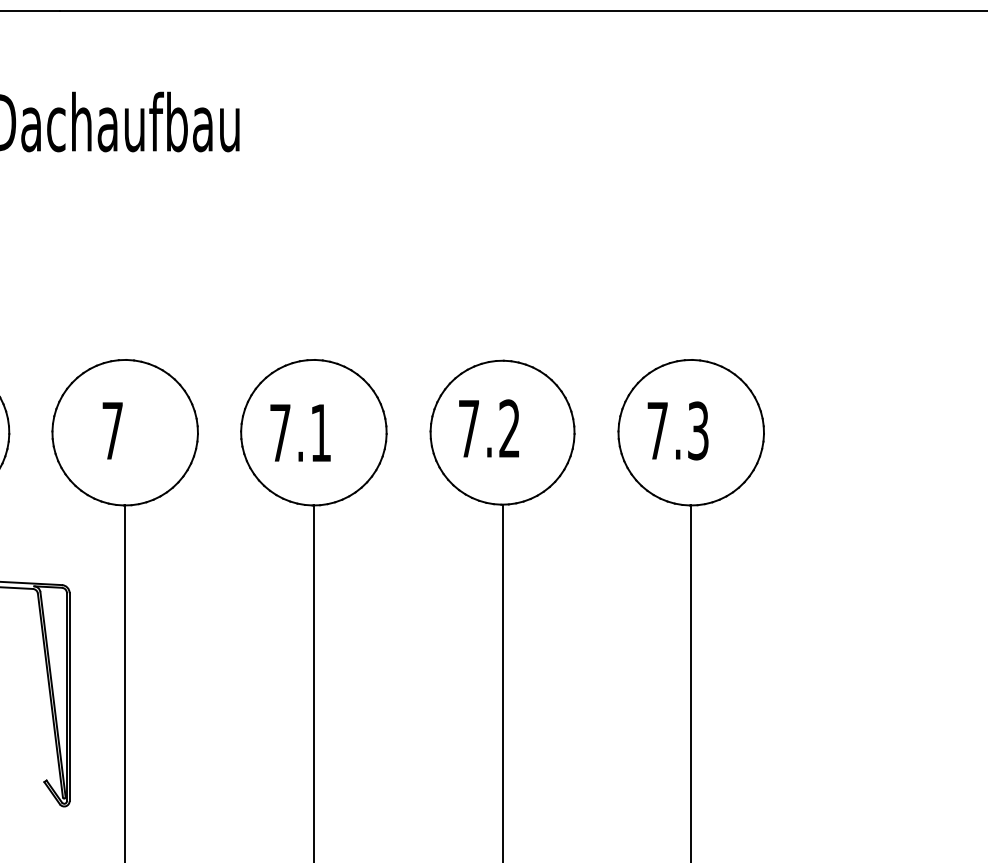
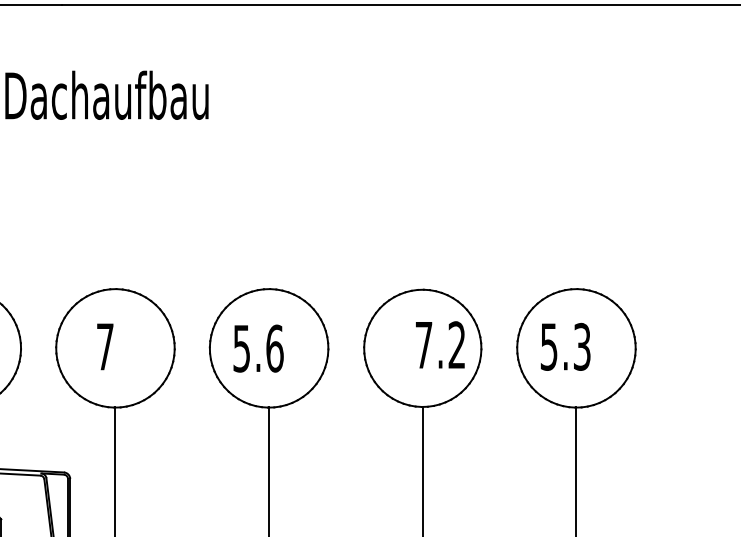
text: (488, 428) -> (439, 344), moved
text: (657, 431) -> (548, 347), 7.3 -> 5.3
text: (300, 432) -> (258, 348), 7.1 -> 5.6

